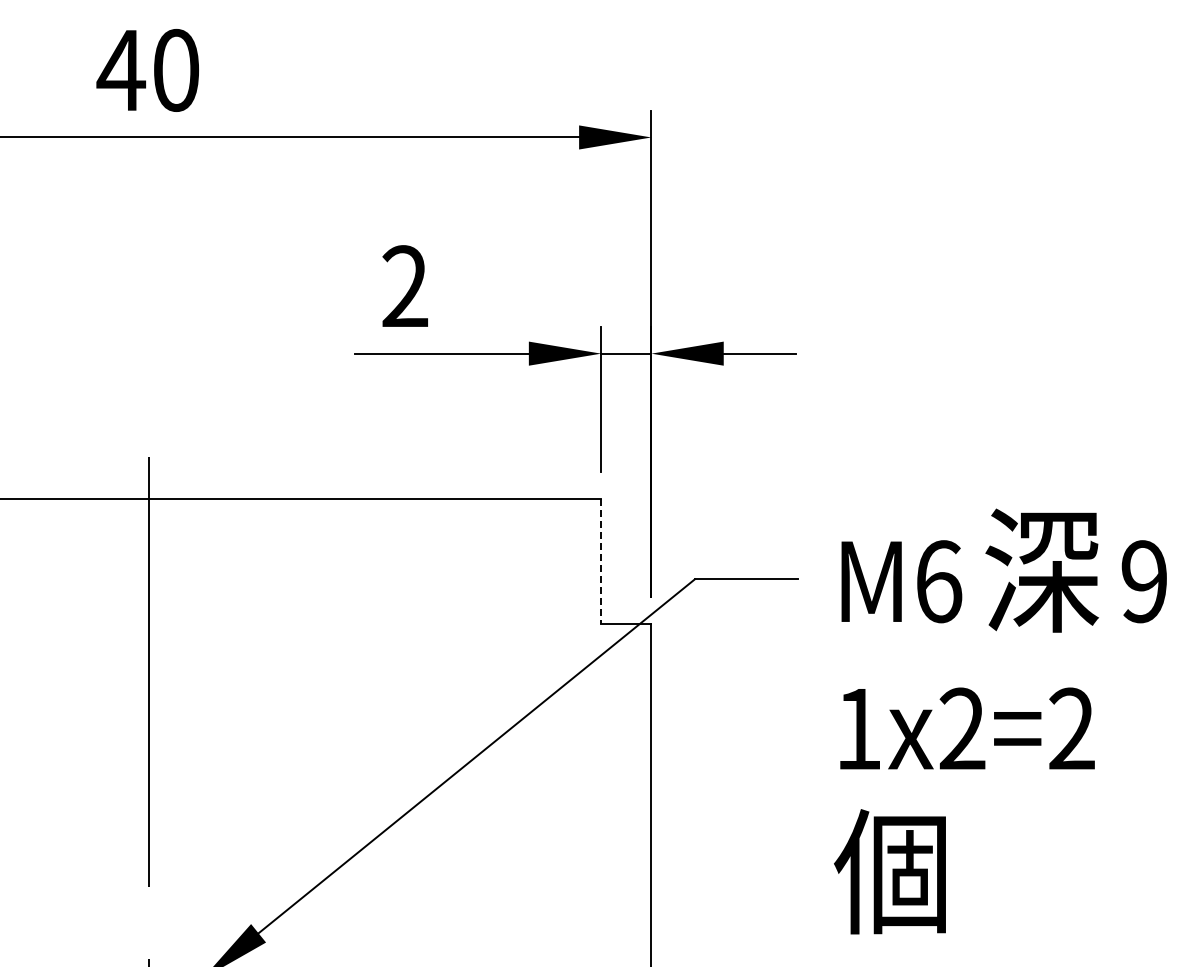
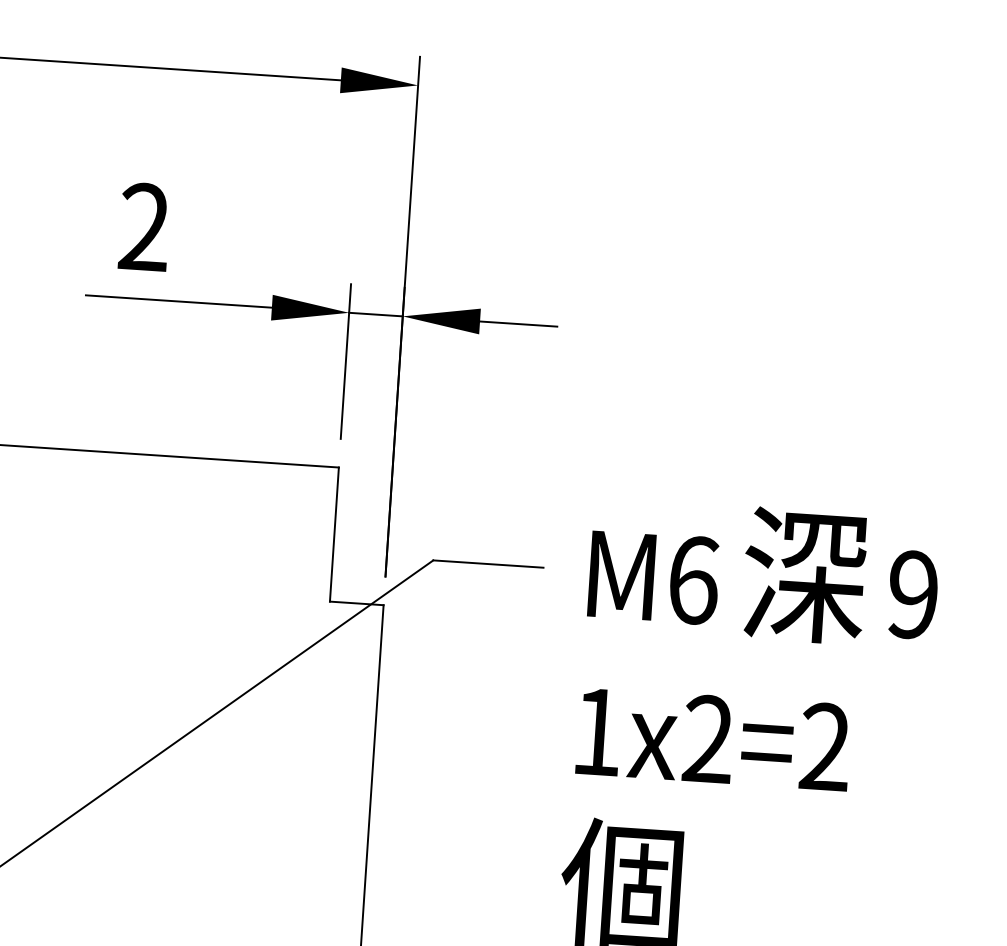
line: (601, 561) -> (334, 534), dashed -> solid

